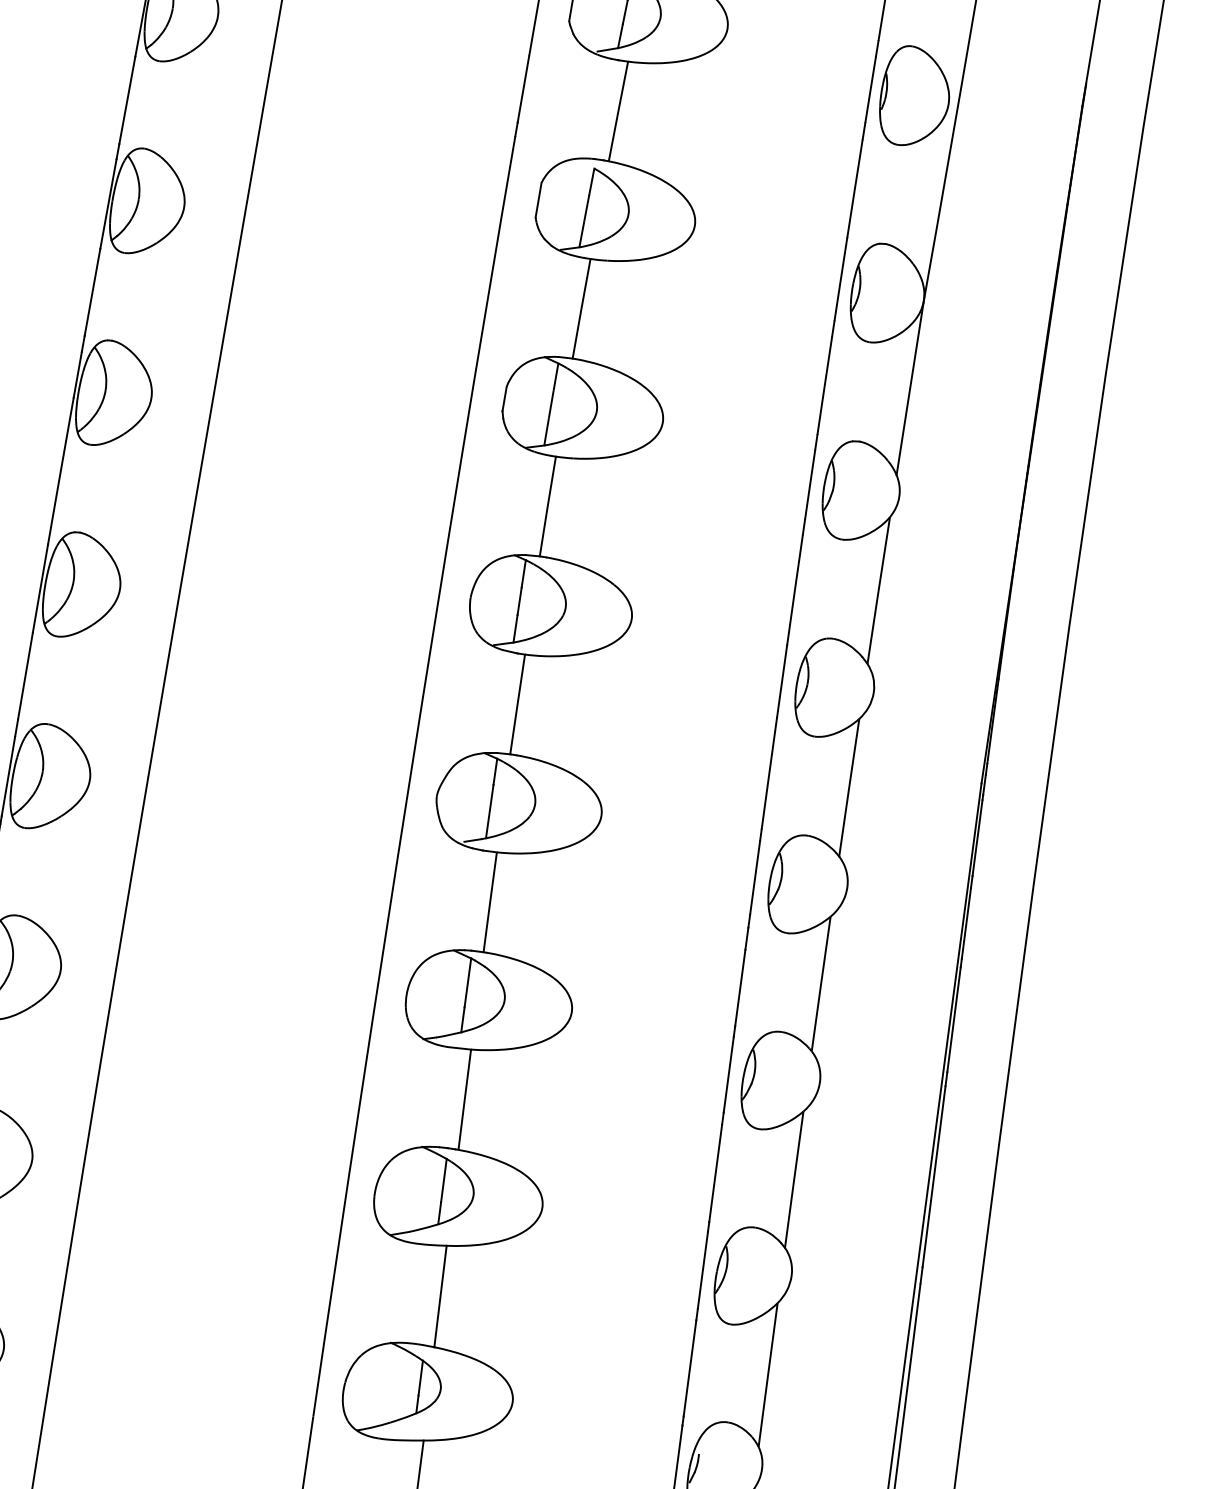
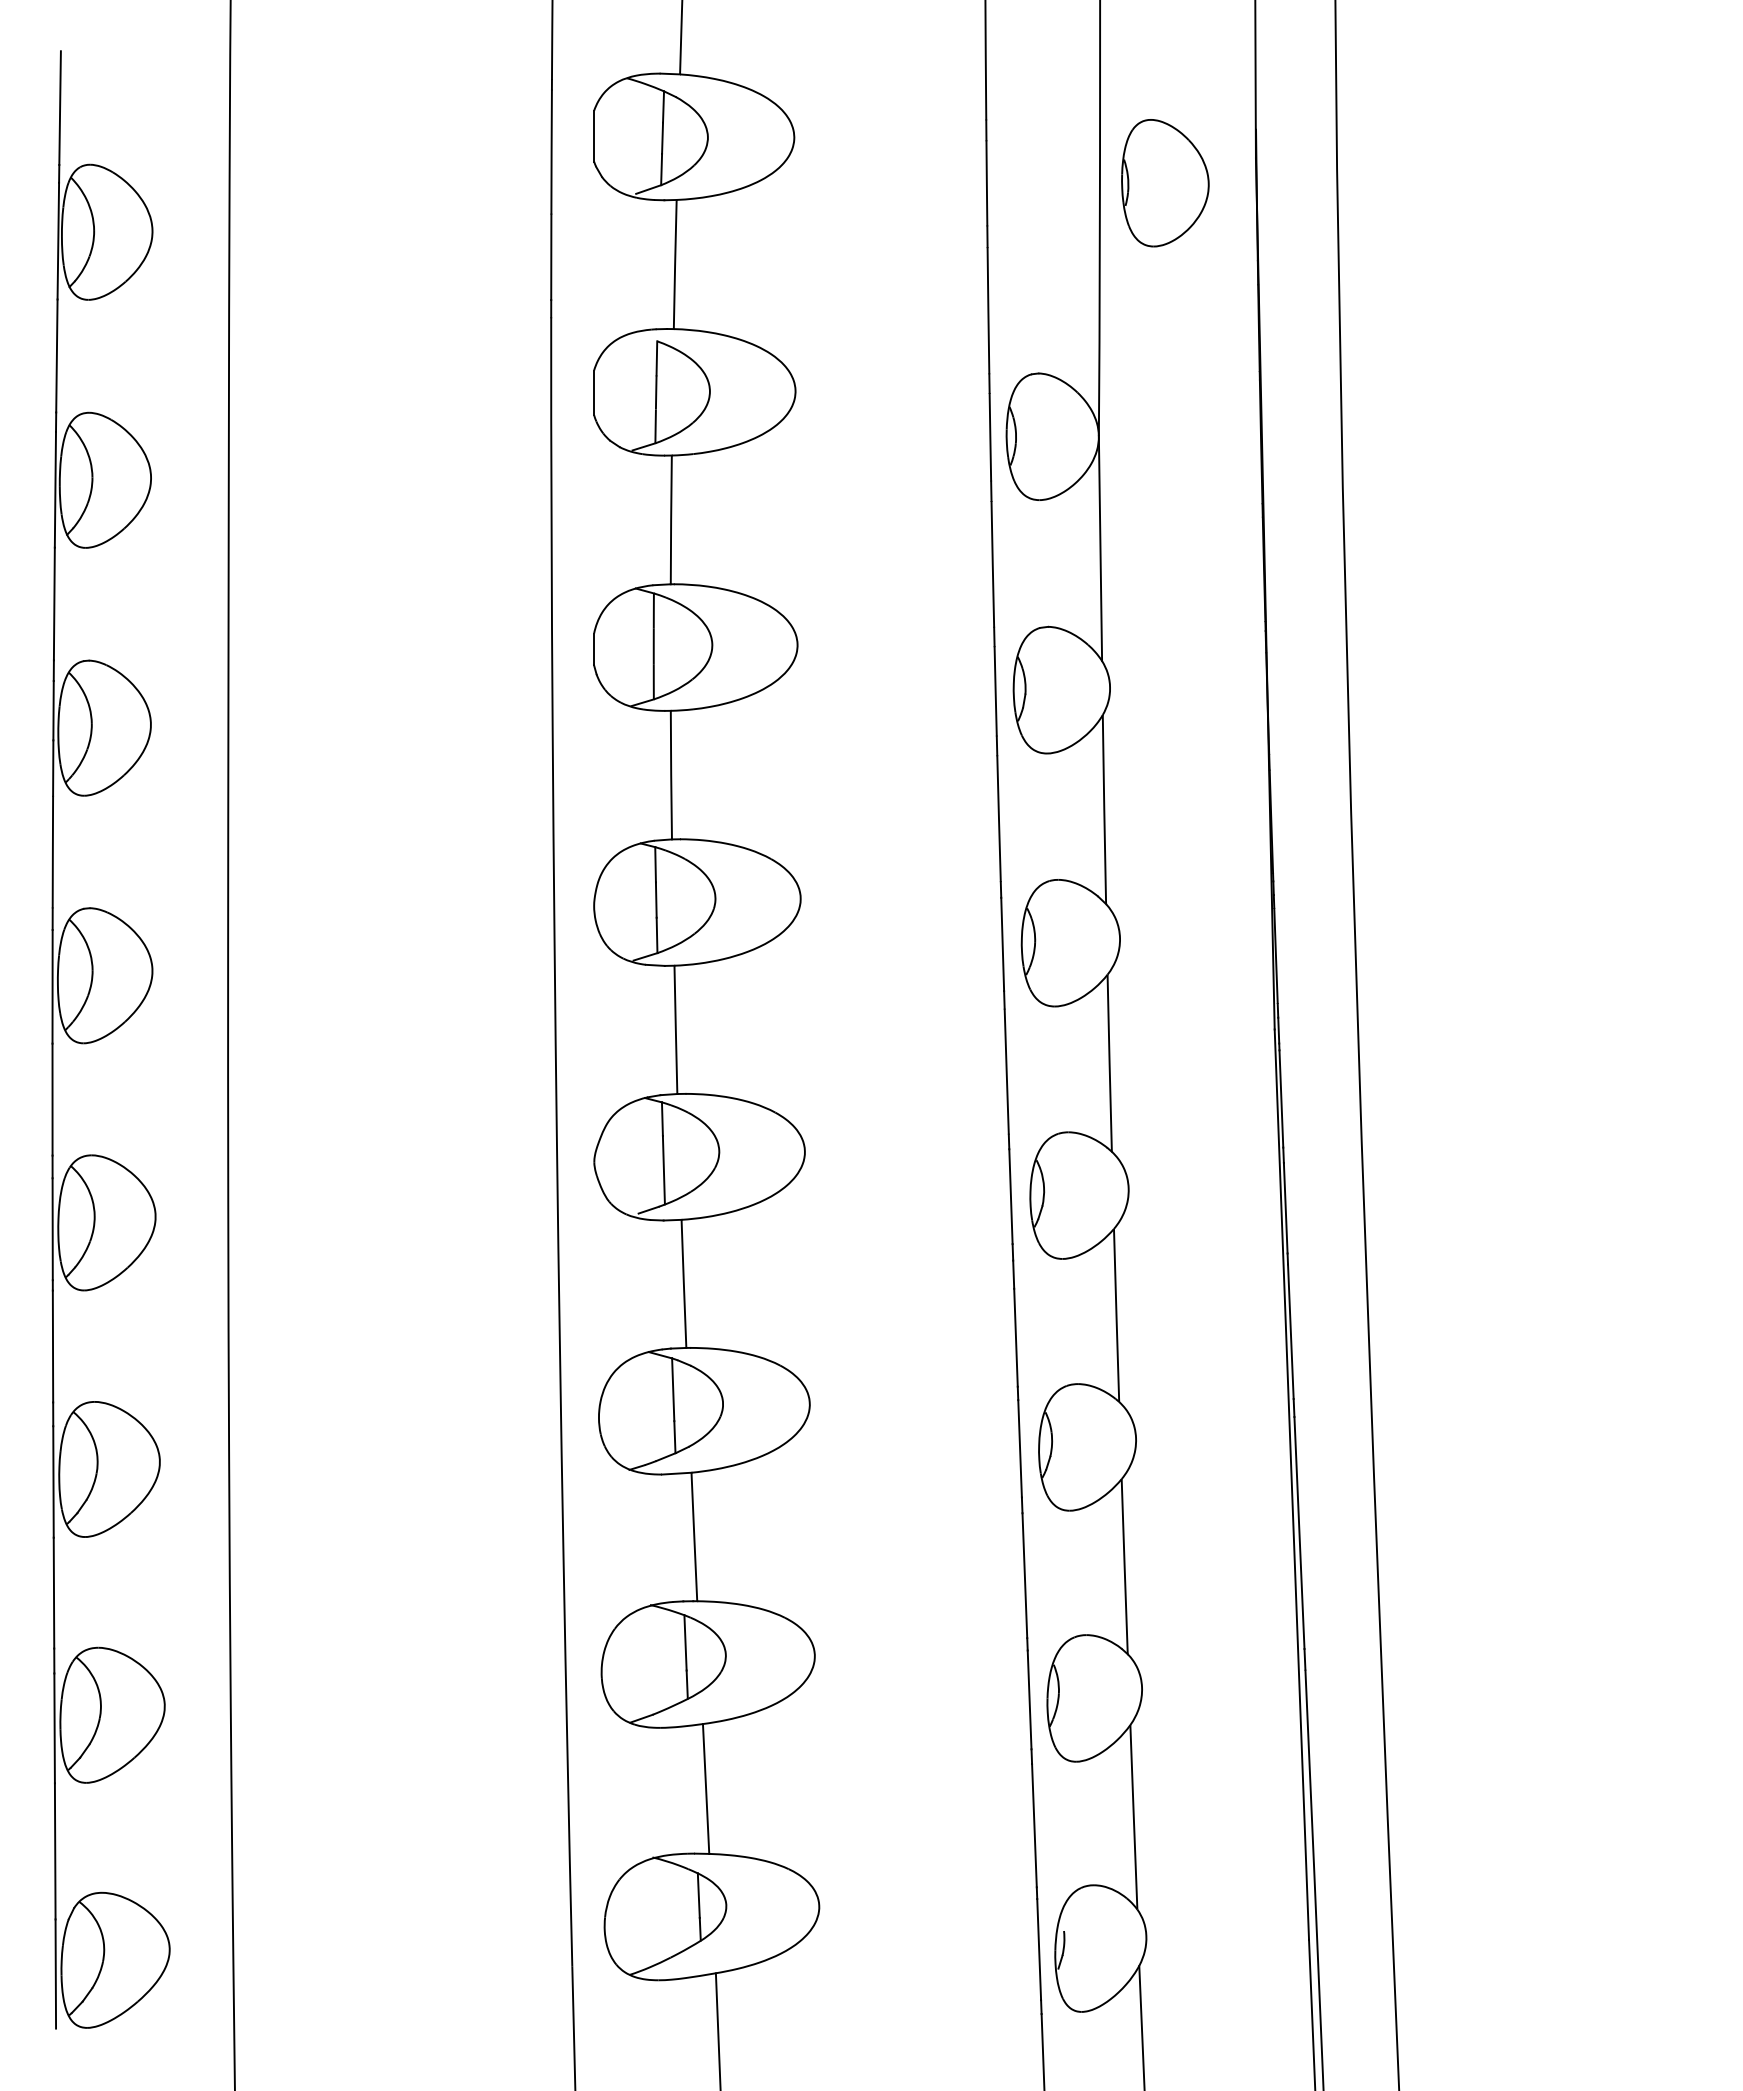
part: (915, 97) -> (1165, 183), moved

